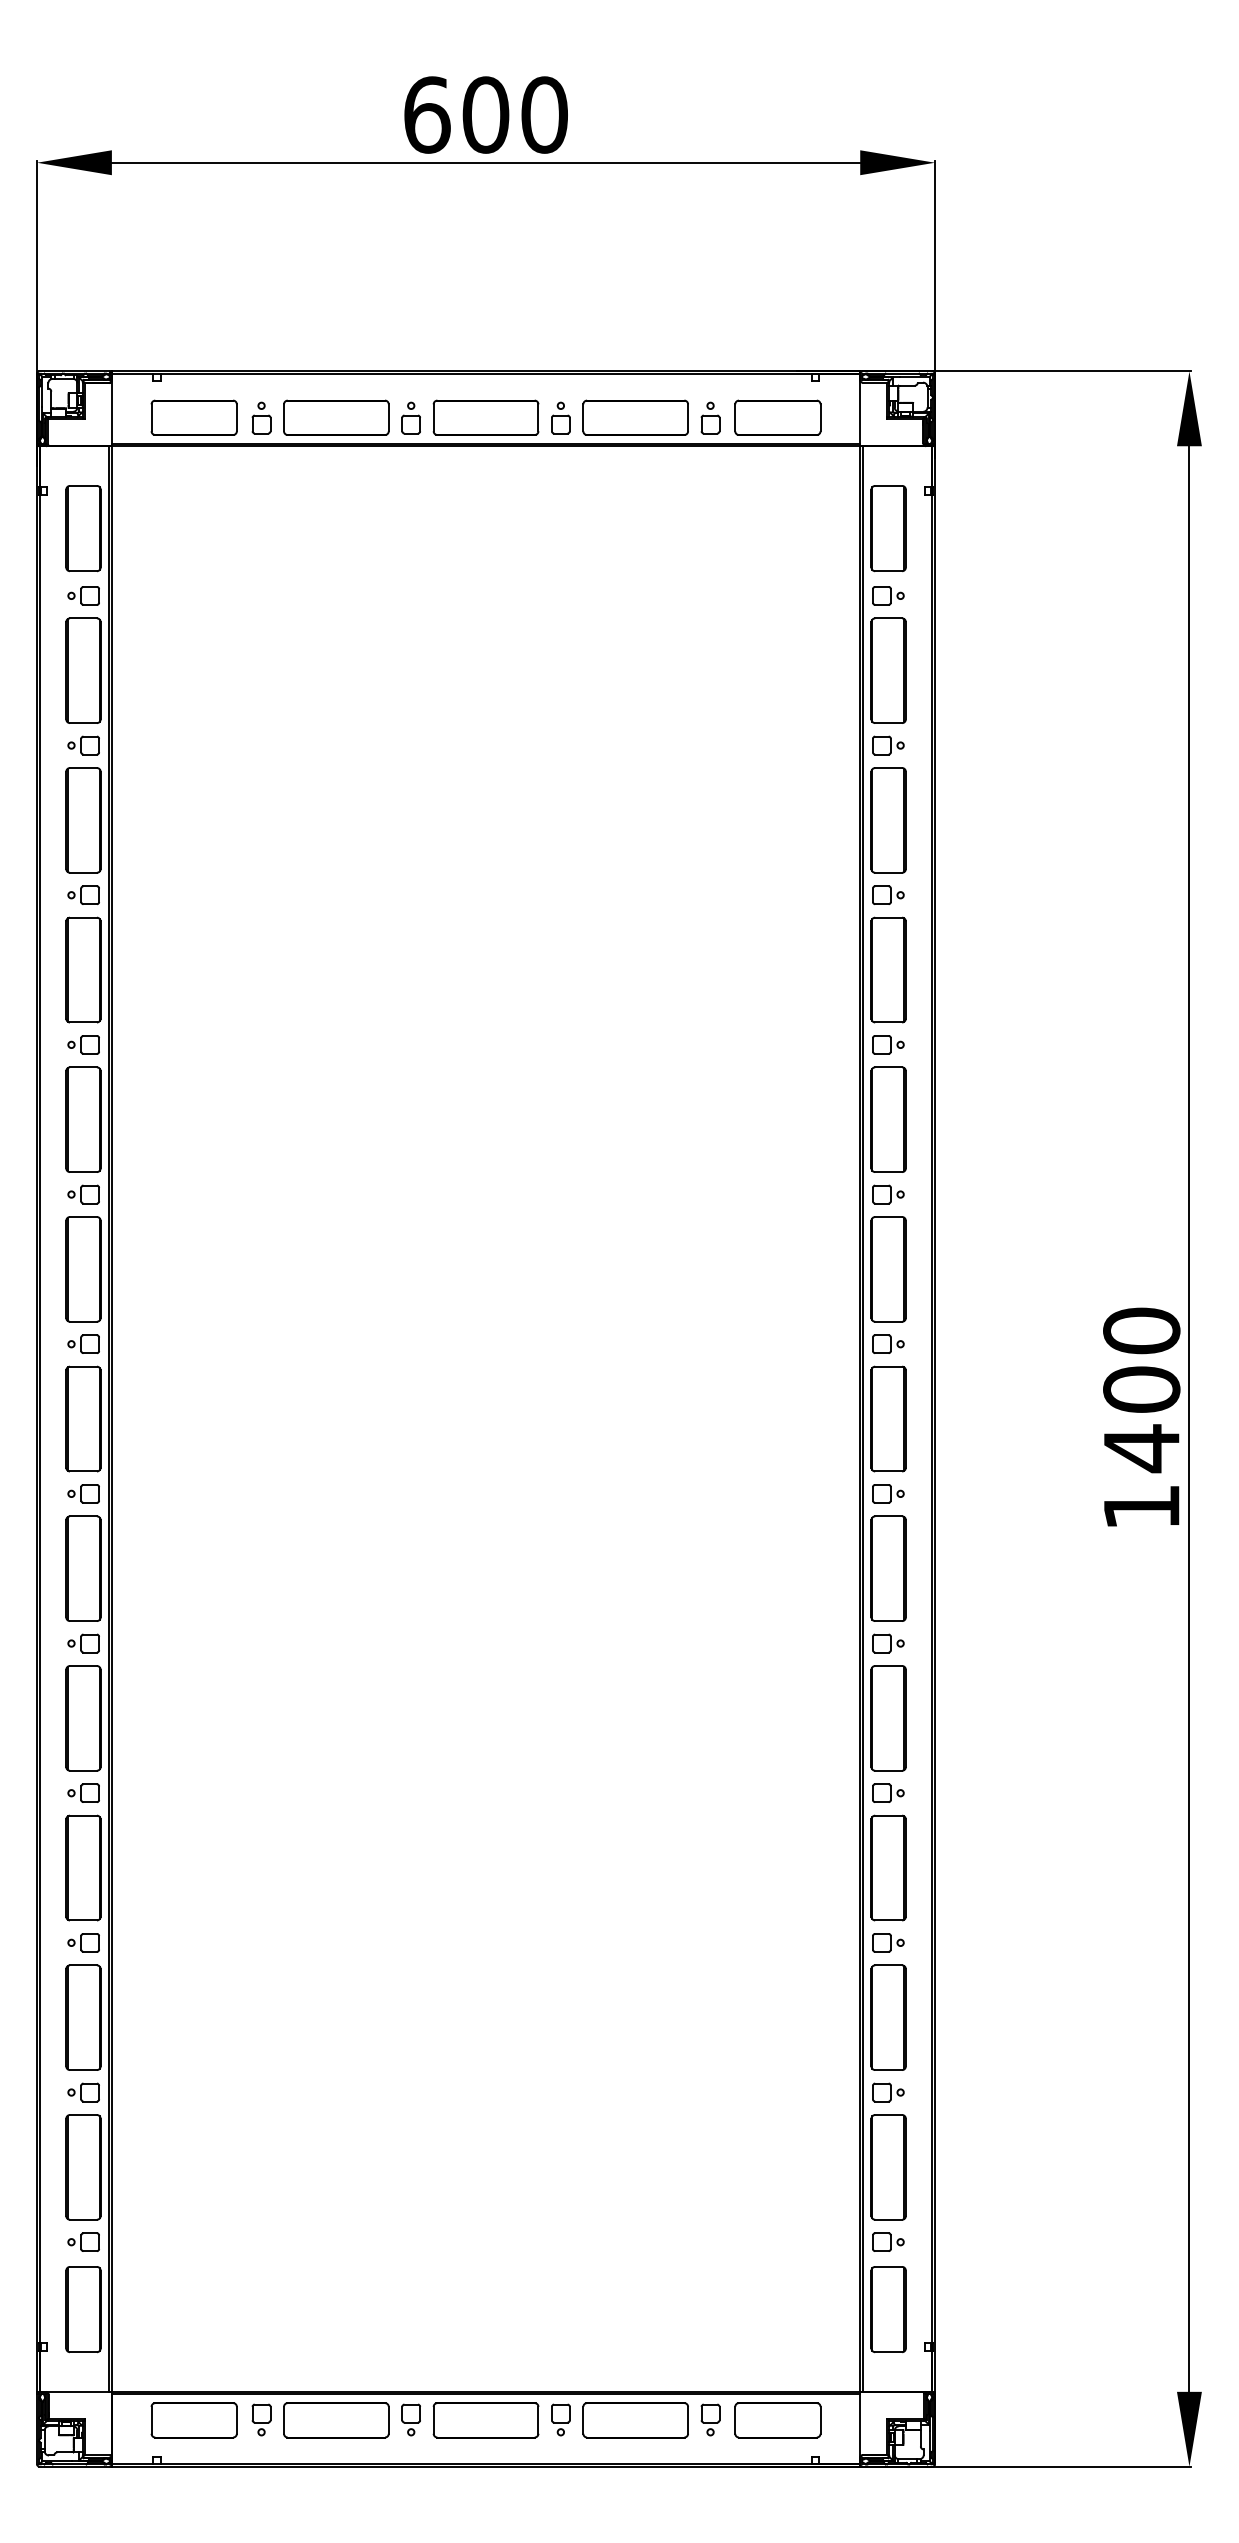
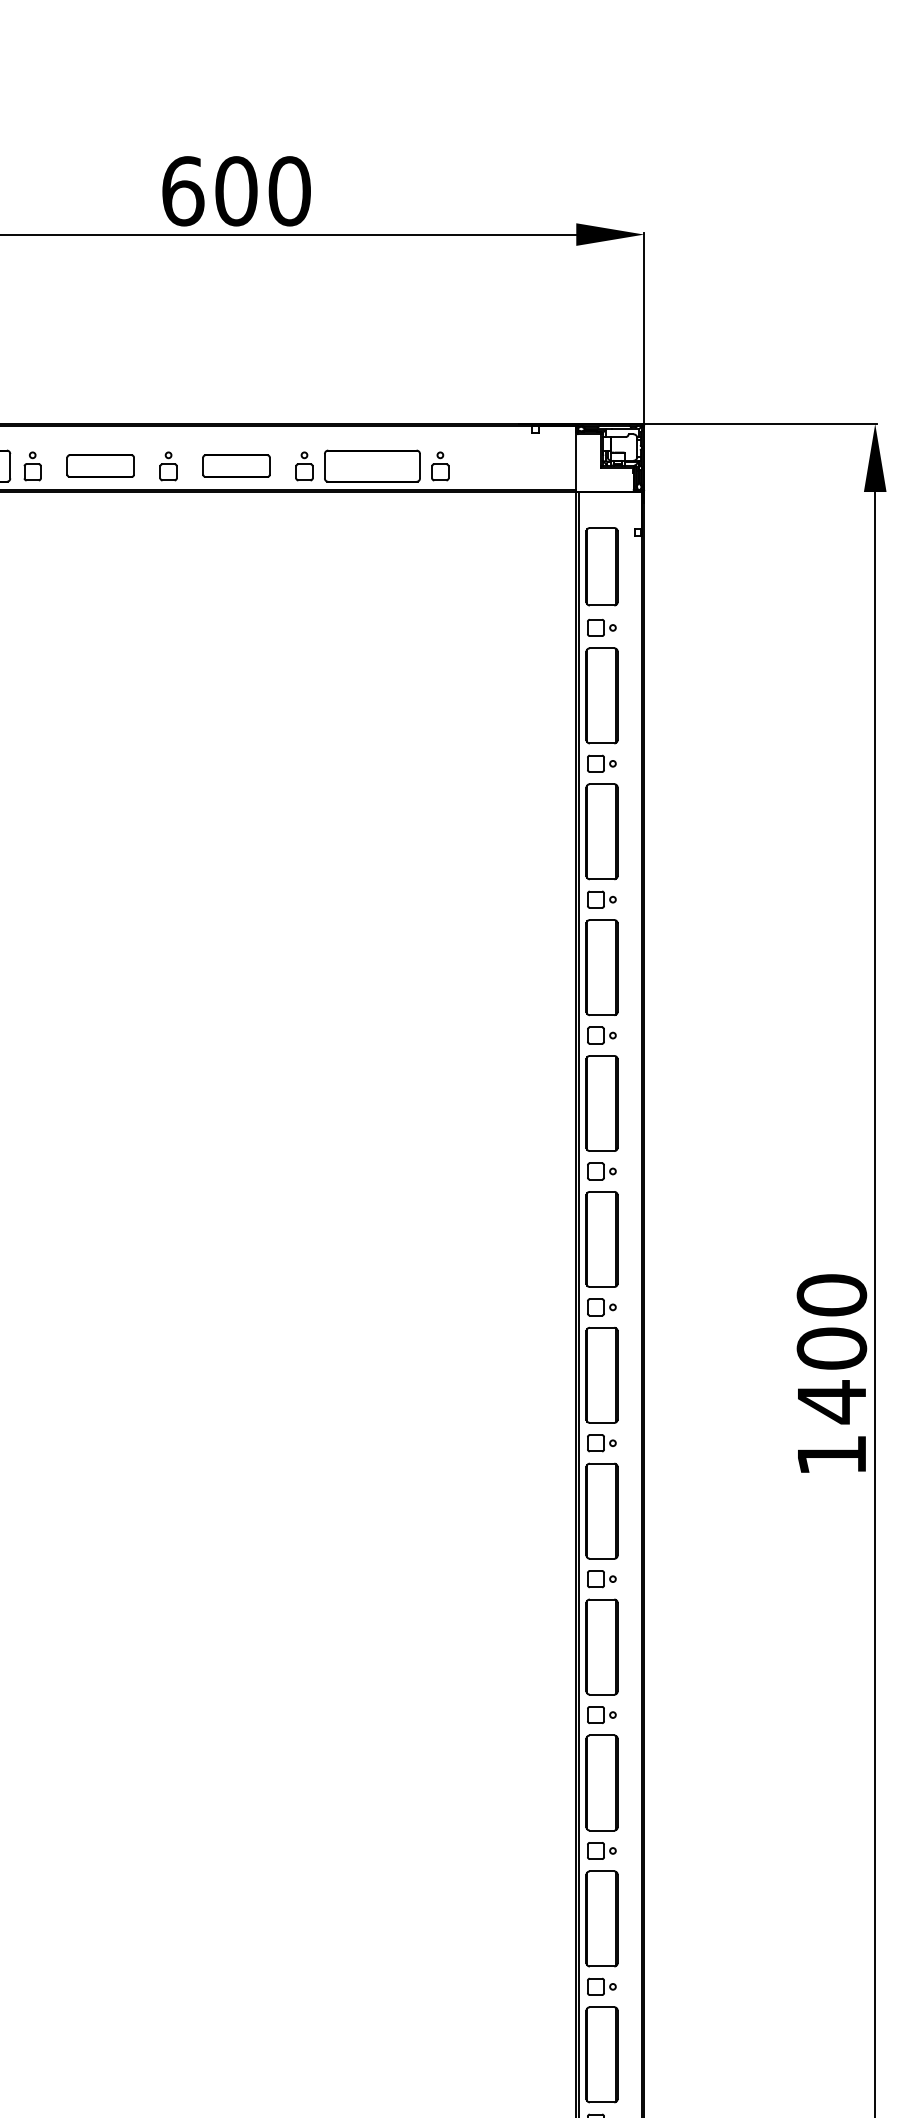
part: (336, 417) -> (100, 465), size x0.7
part: (485, 417) -> (236, 465), size x0.7
part: (777, 417) -> (501, 465), removed

